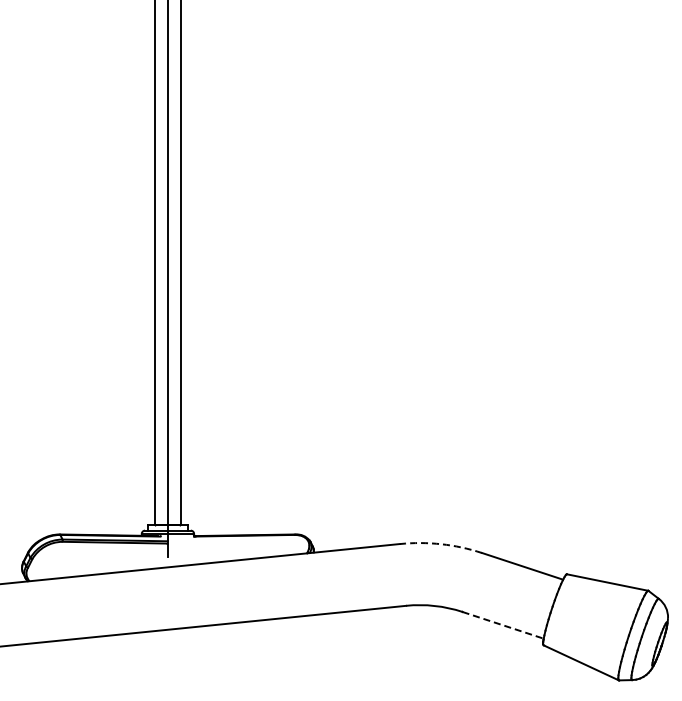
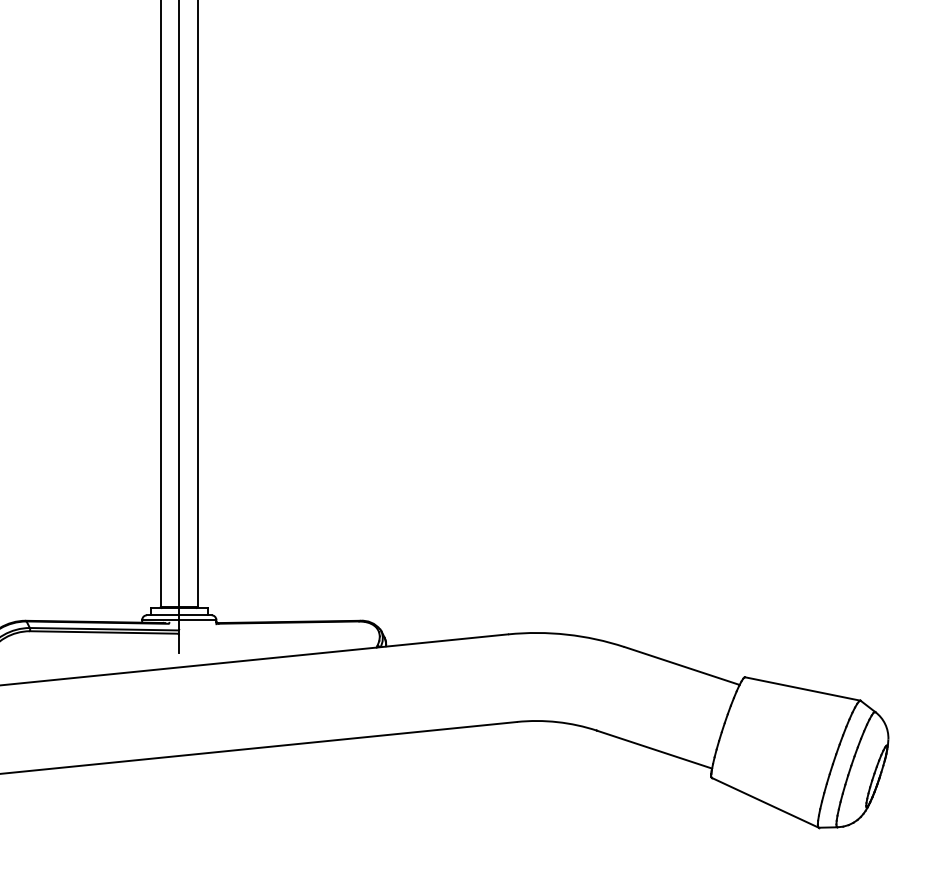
arc: (441, 544) -> (567, 635), dashed -> solid
line: (503, 625) -> (655, 749), dashed -> solid

